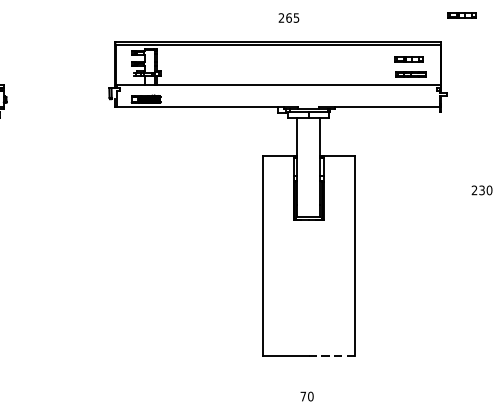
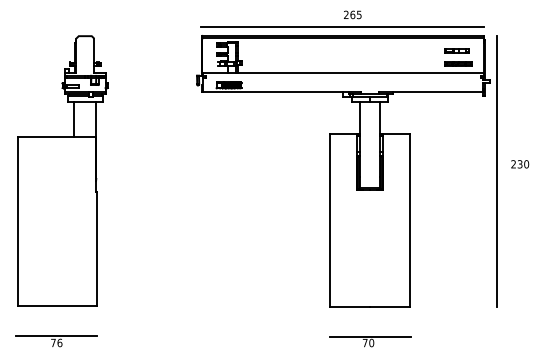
part: (461, 15) -> (502, 12), removed
line: (277, 31) -> (342, 26), added
line: (455, 198) -> (497, 171), added
line: (331, 355) -> (389, 307), dashed -> solid
line: (308, 389) -> (369, 336), added

